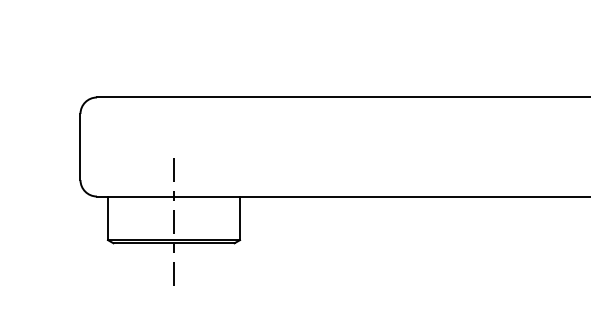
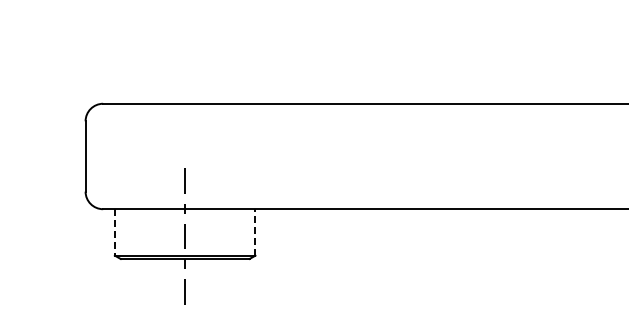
line: (240, 217) -> (255, 231), solid -> dashed
line: (107, 218) -> (114, 232), solid -> dashed

